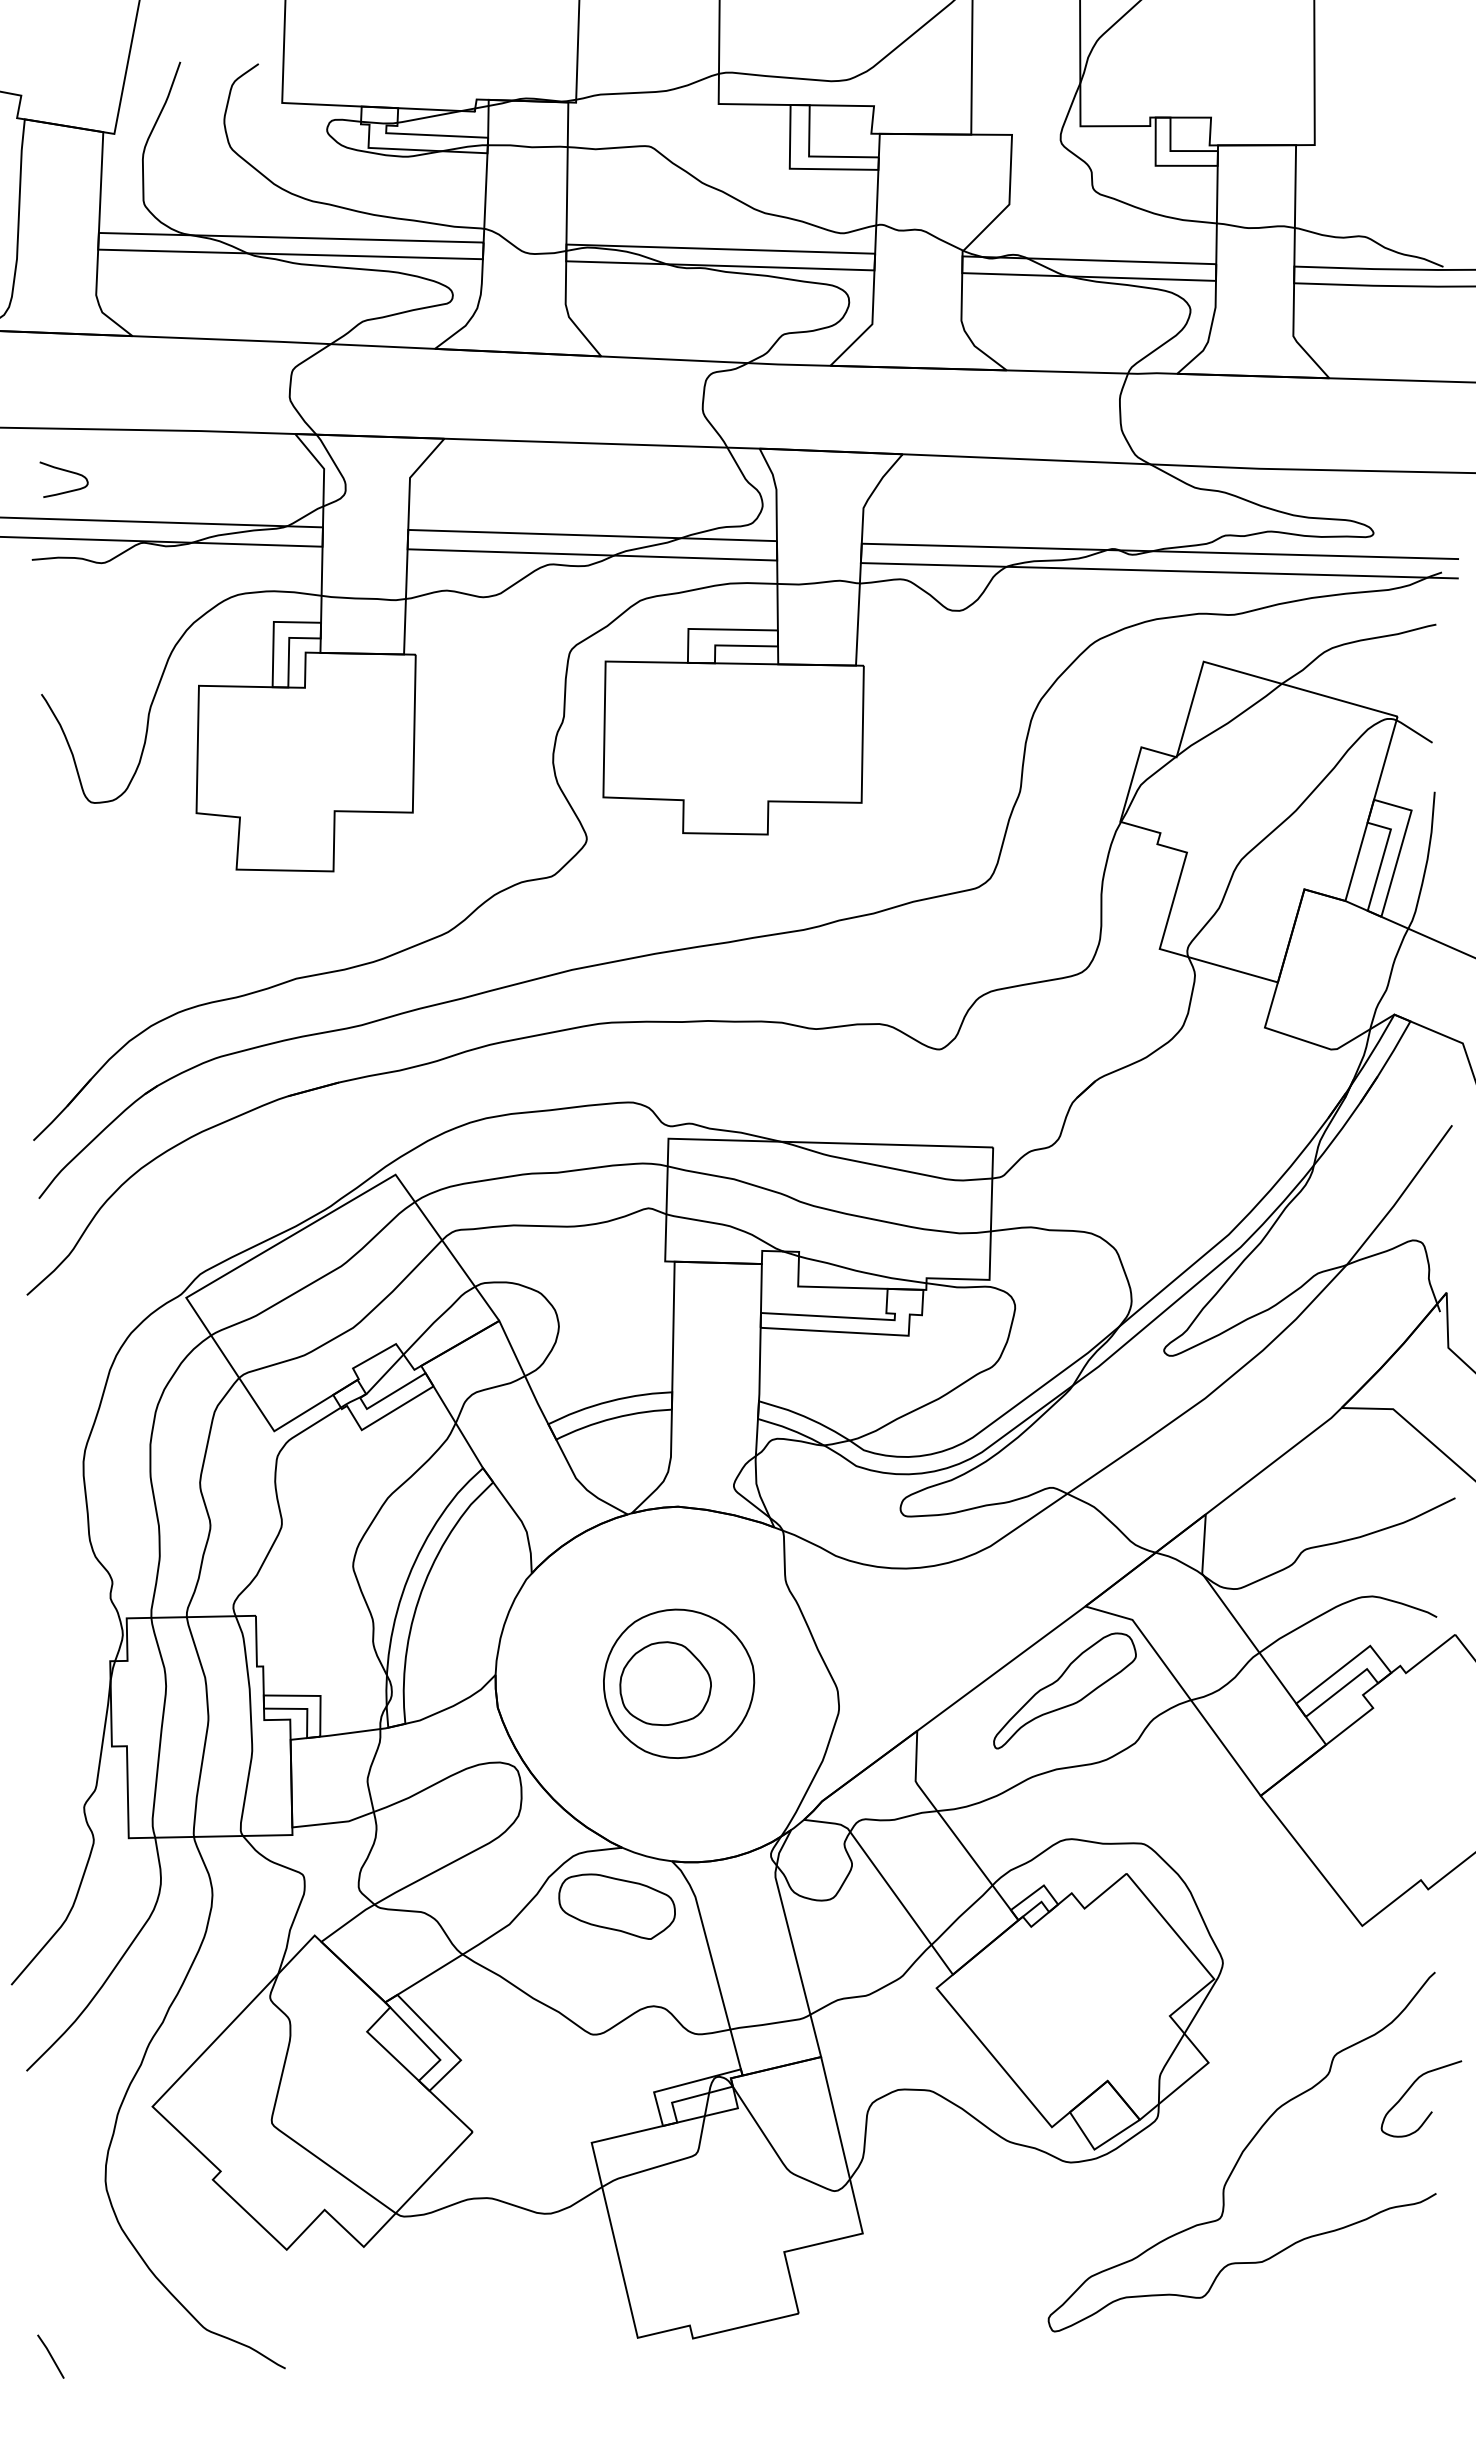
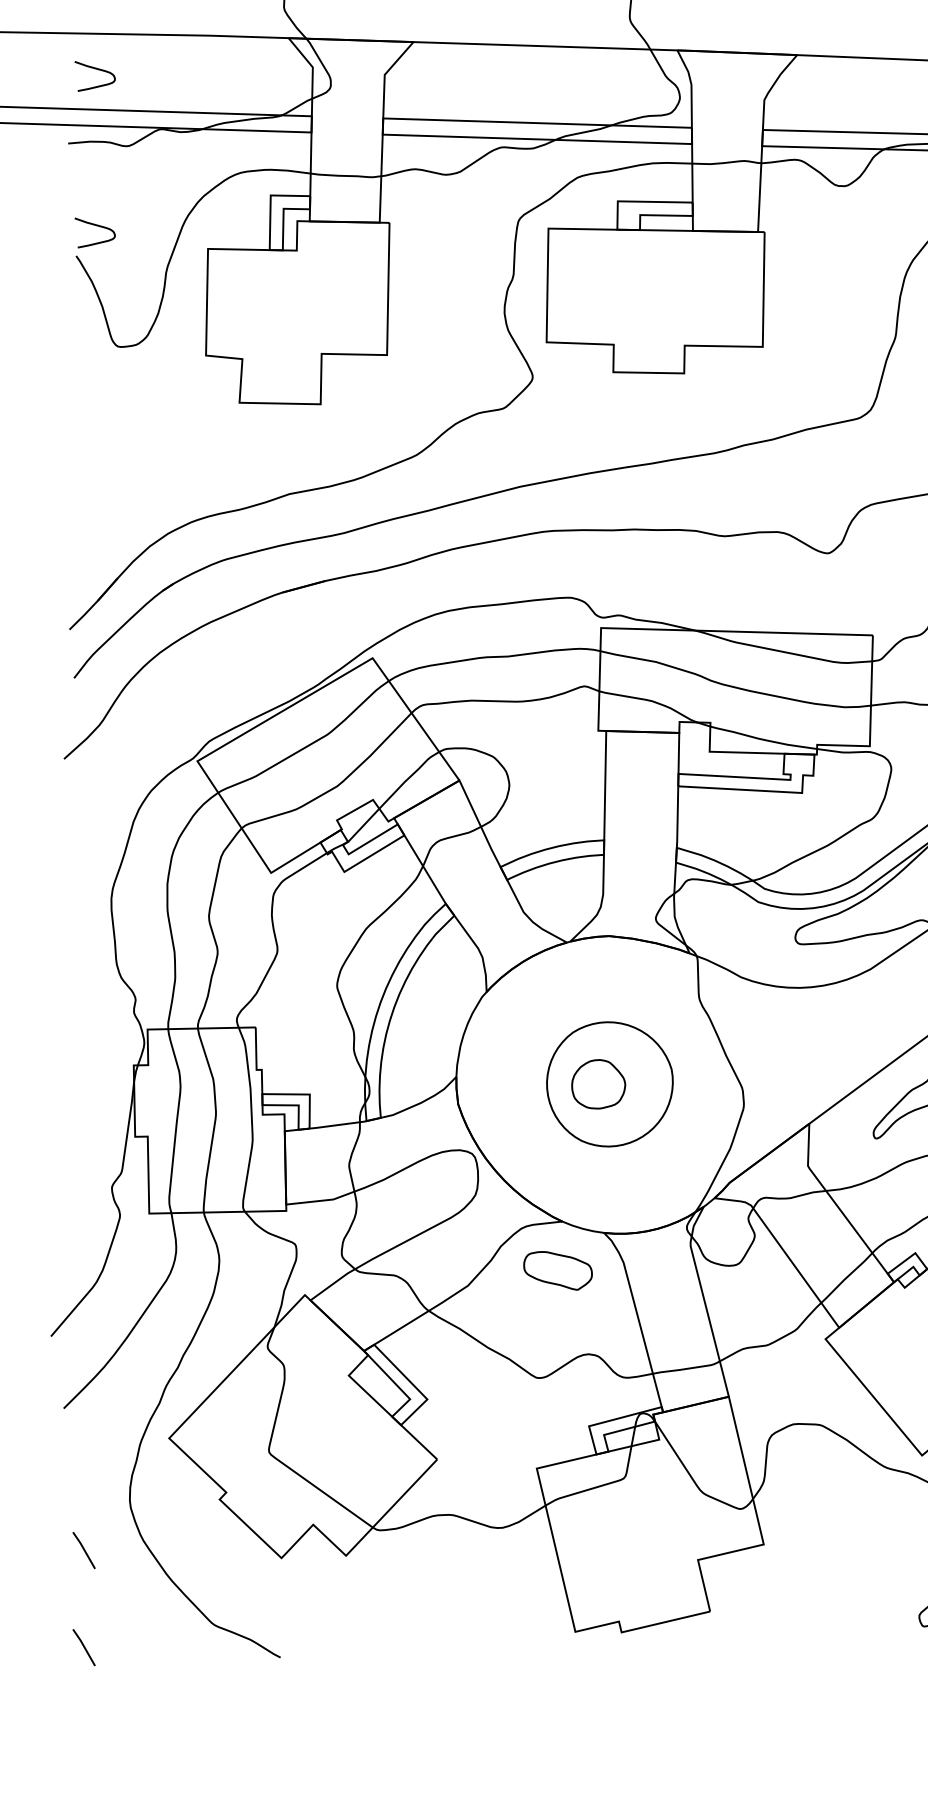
curve: (64, 658) -> (95, 226), added
part: (665, 1683) -> (598, 1084), size x0.7
part: (616, 1906) -> (557, 1270), size x0.7
line: (50, 2240) -> (83, 1550), added

